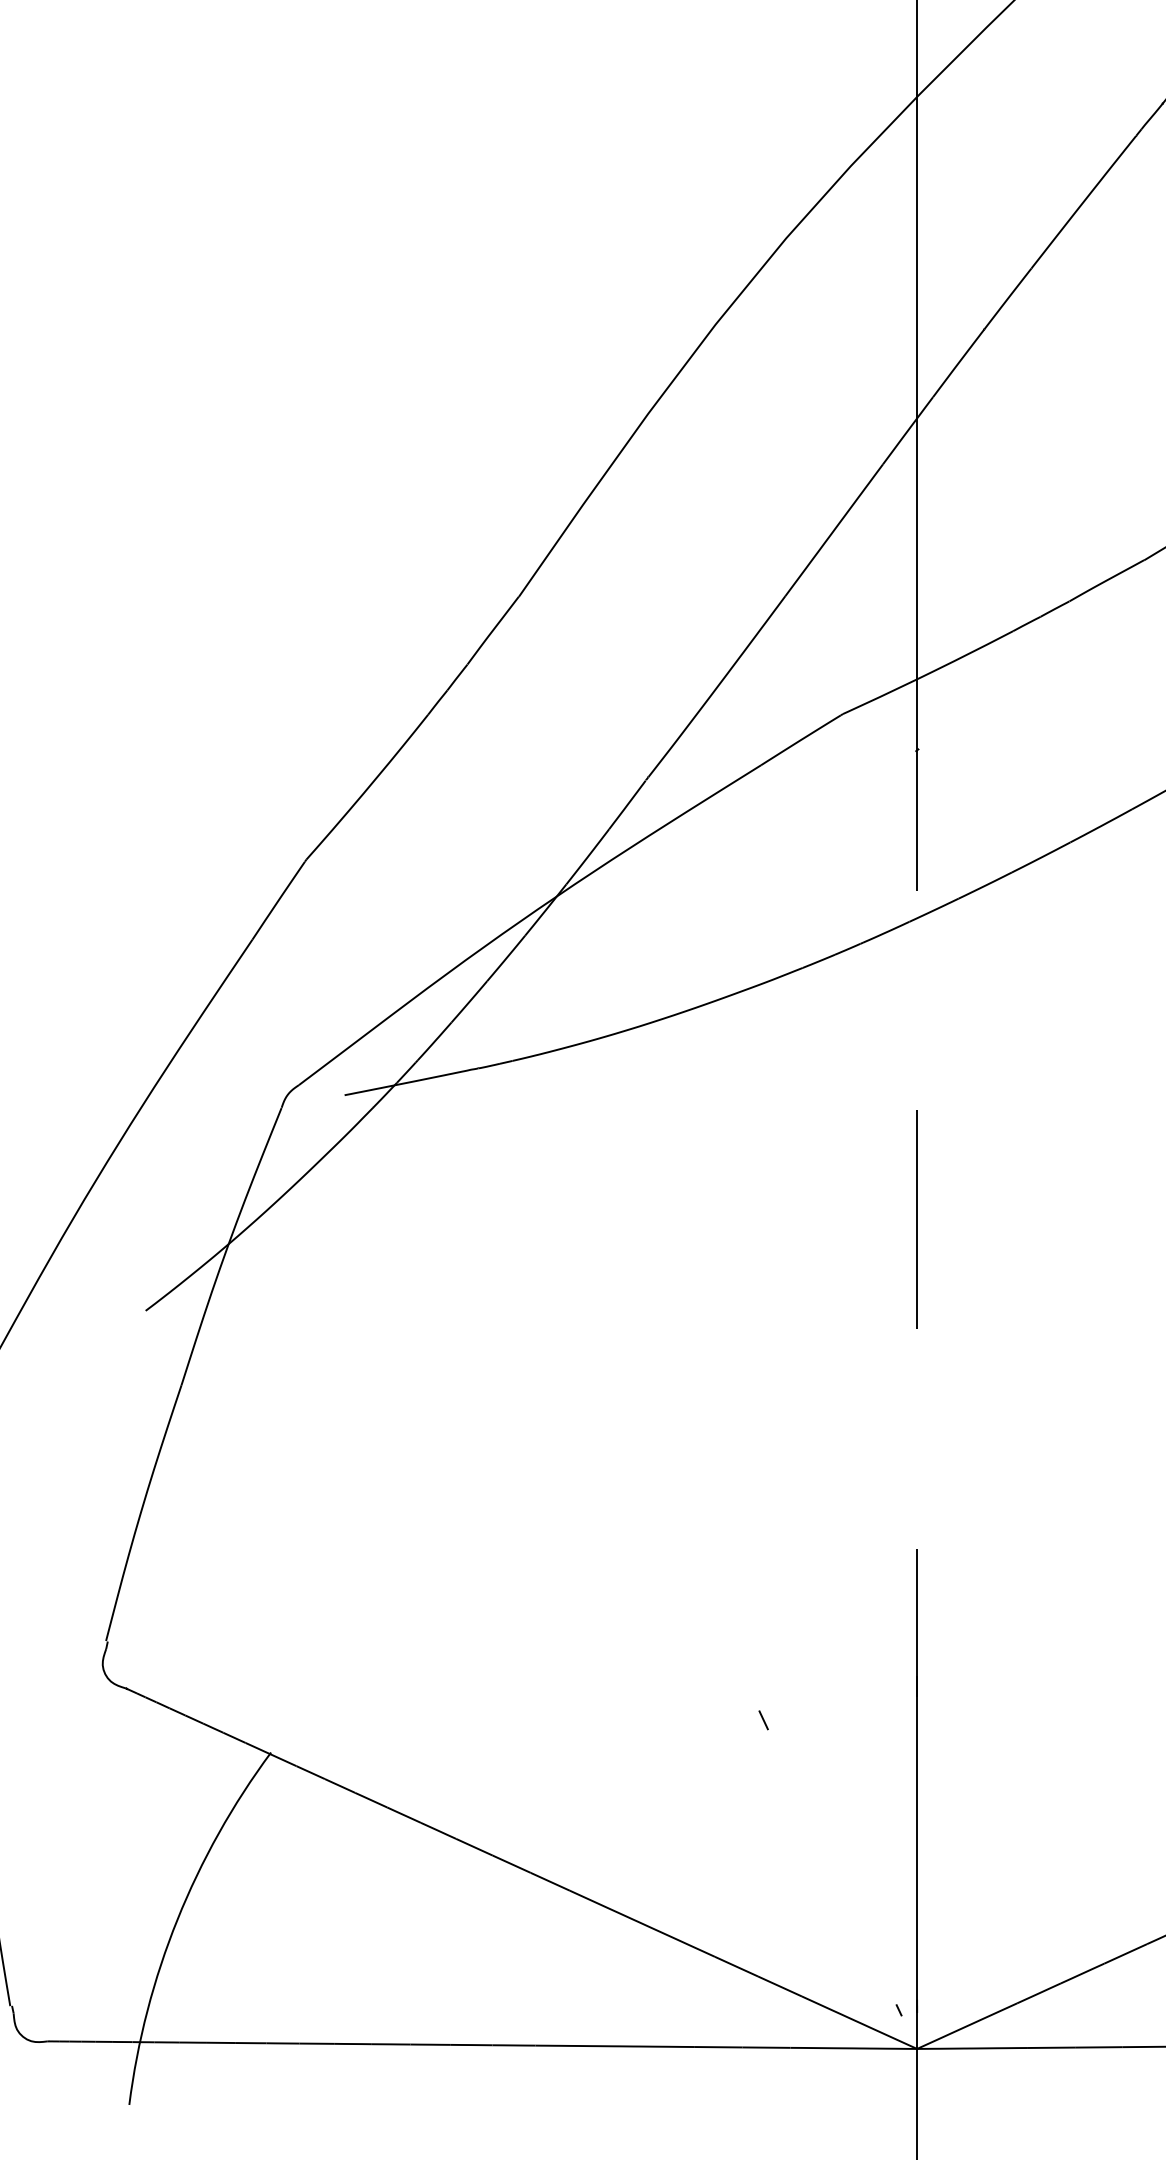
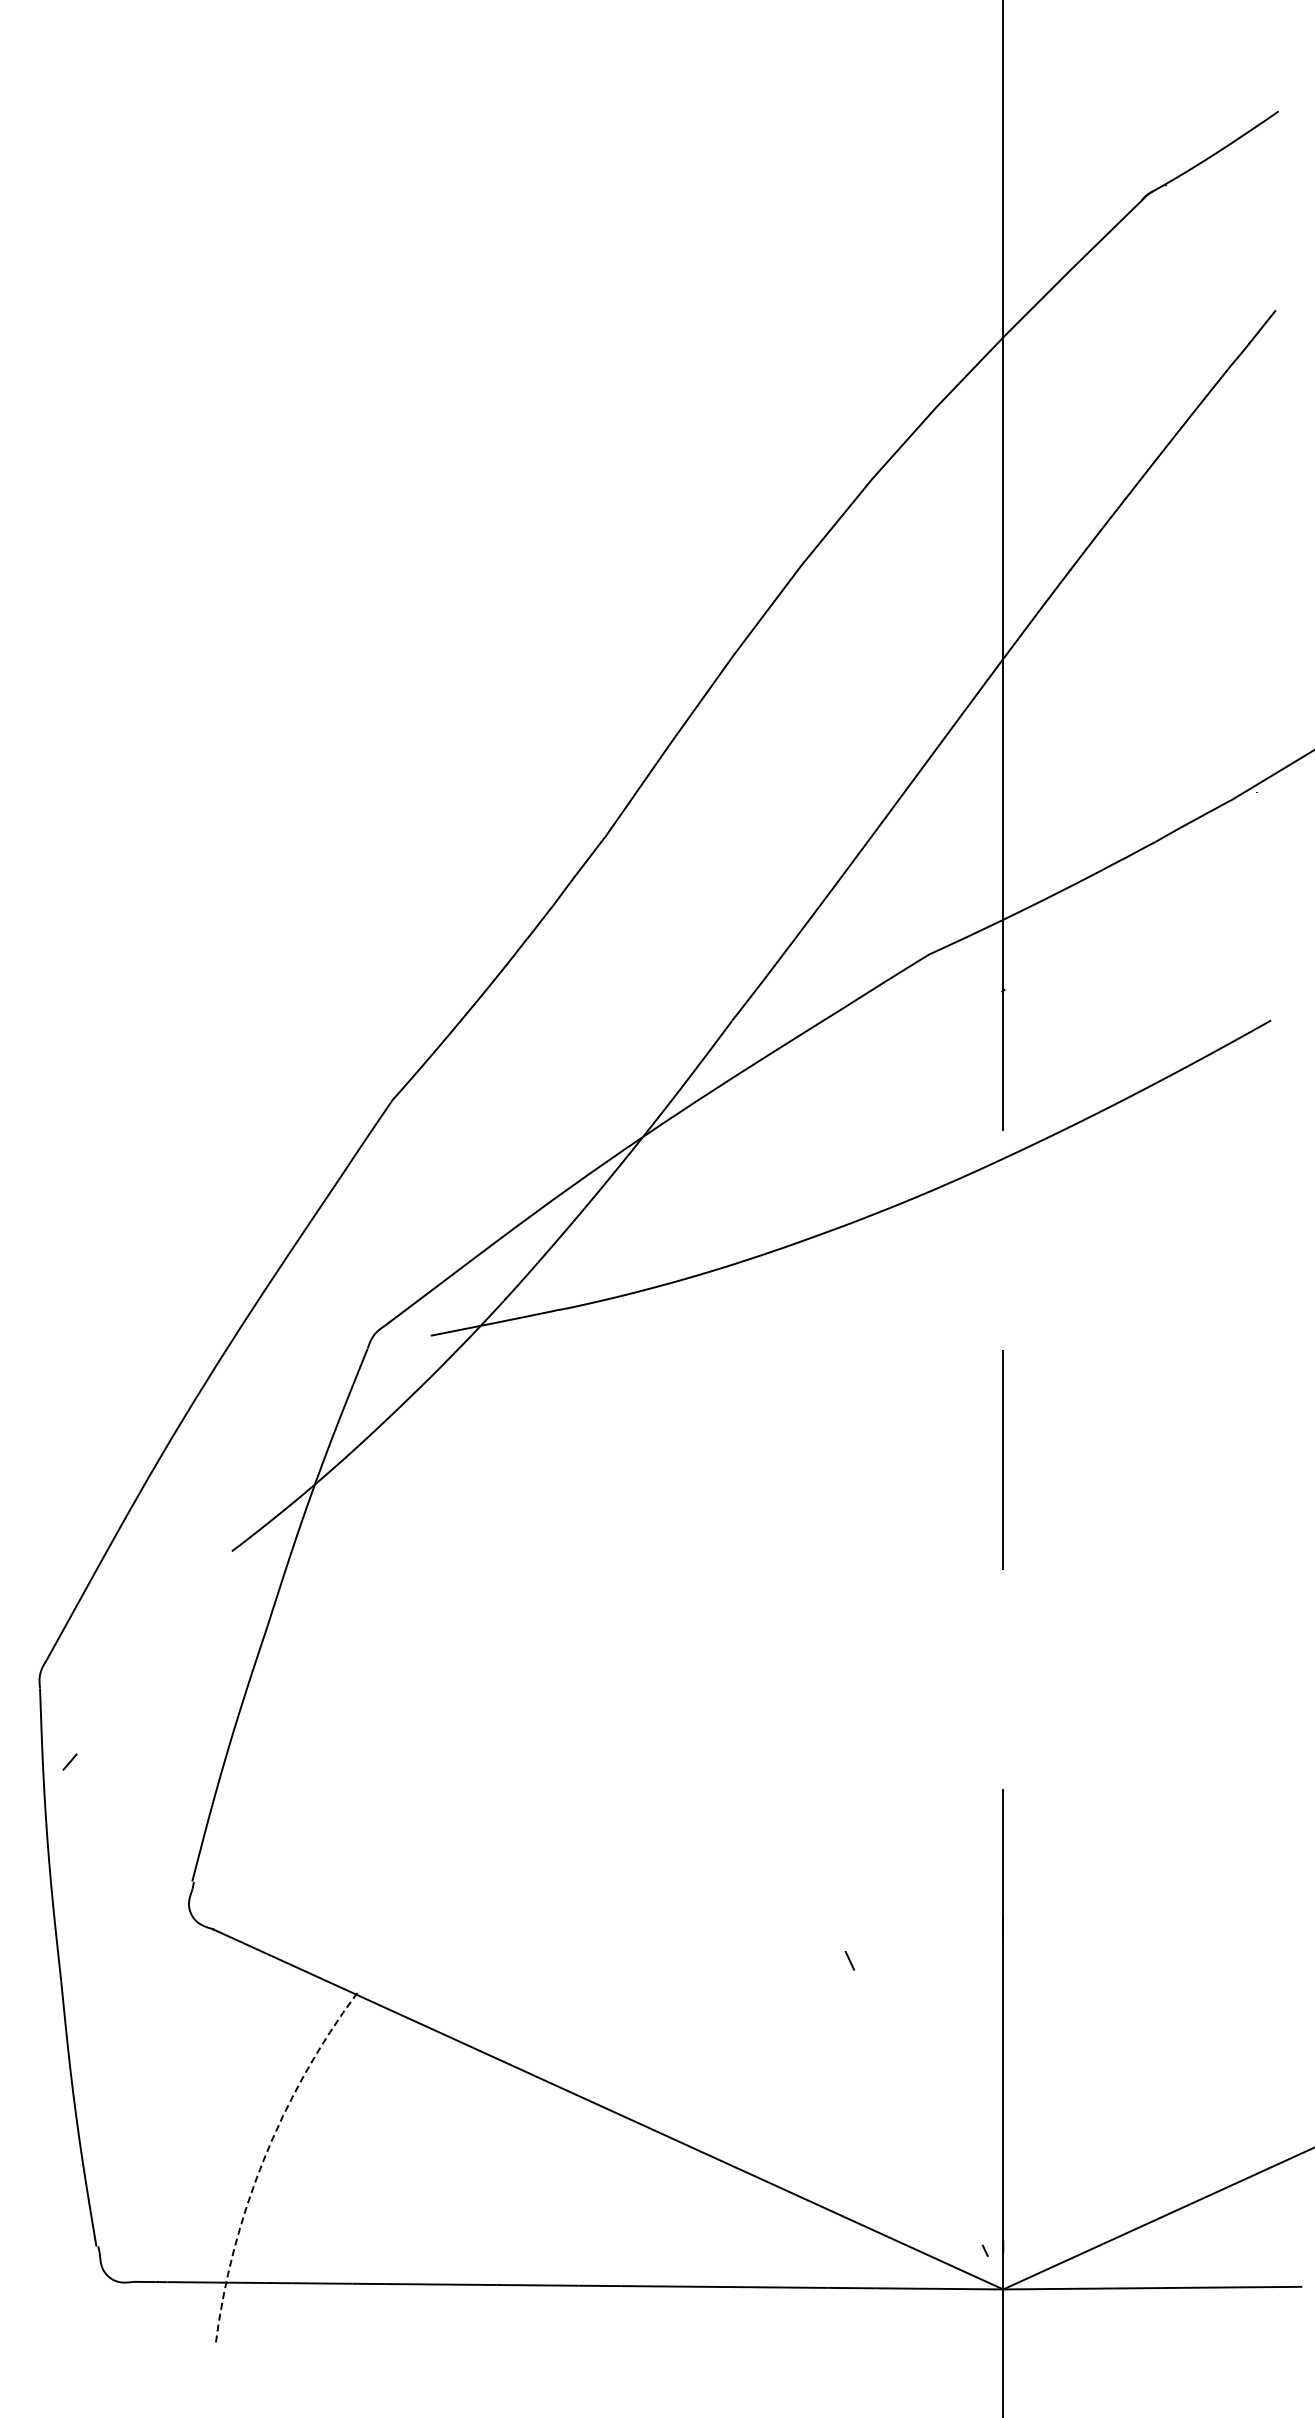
arc: (177, 1920) -> (263, 2160), solid -> dashed

